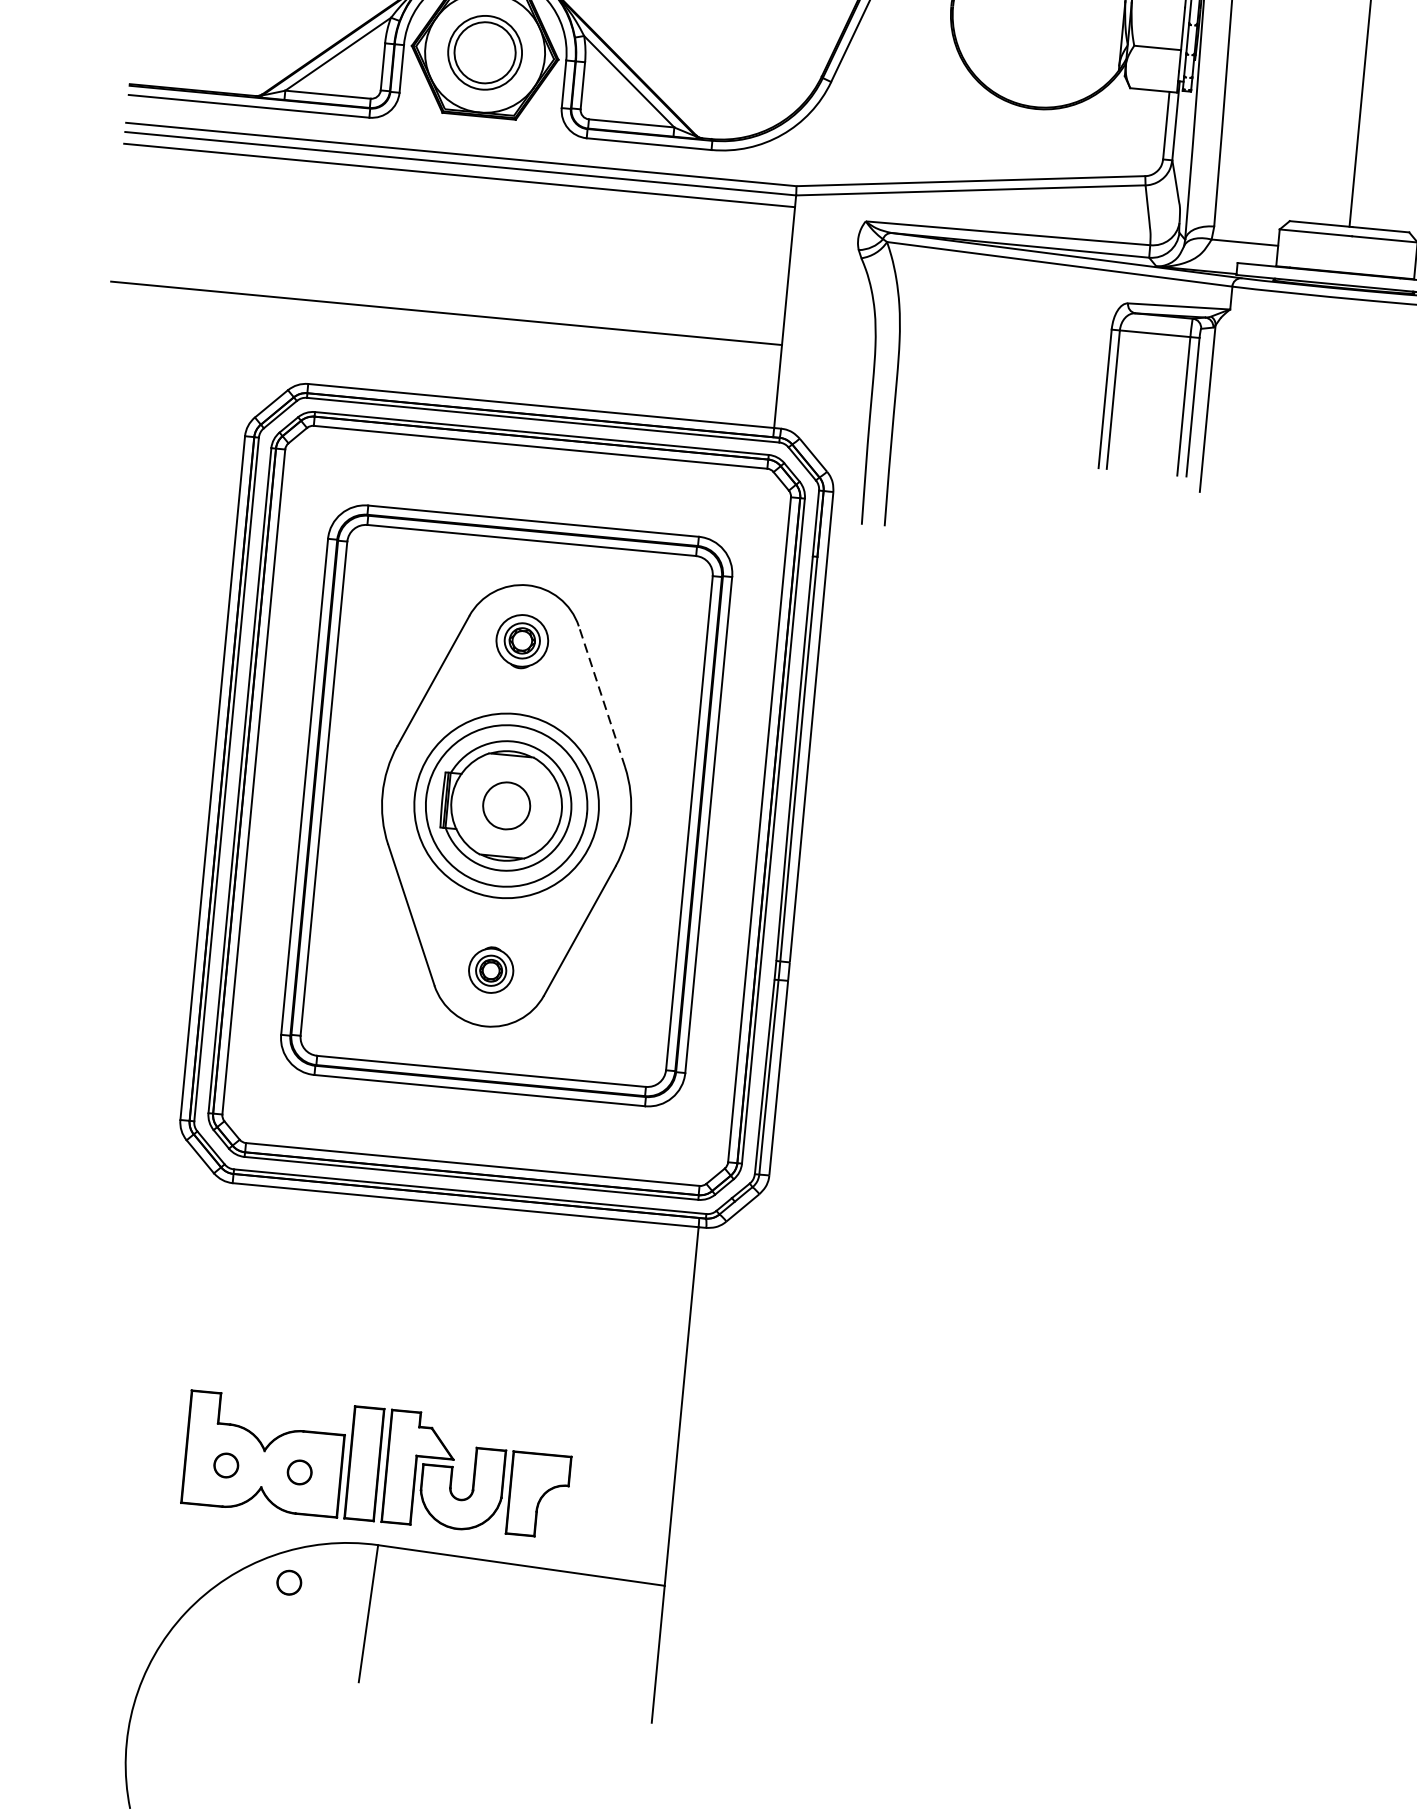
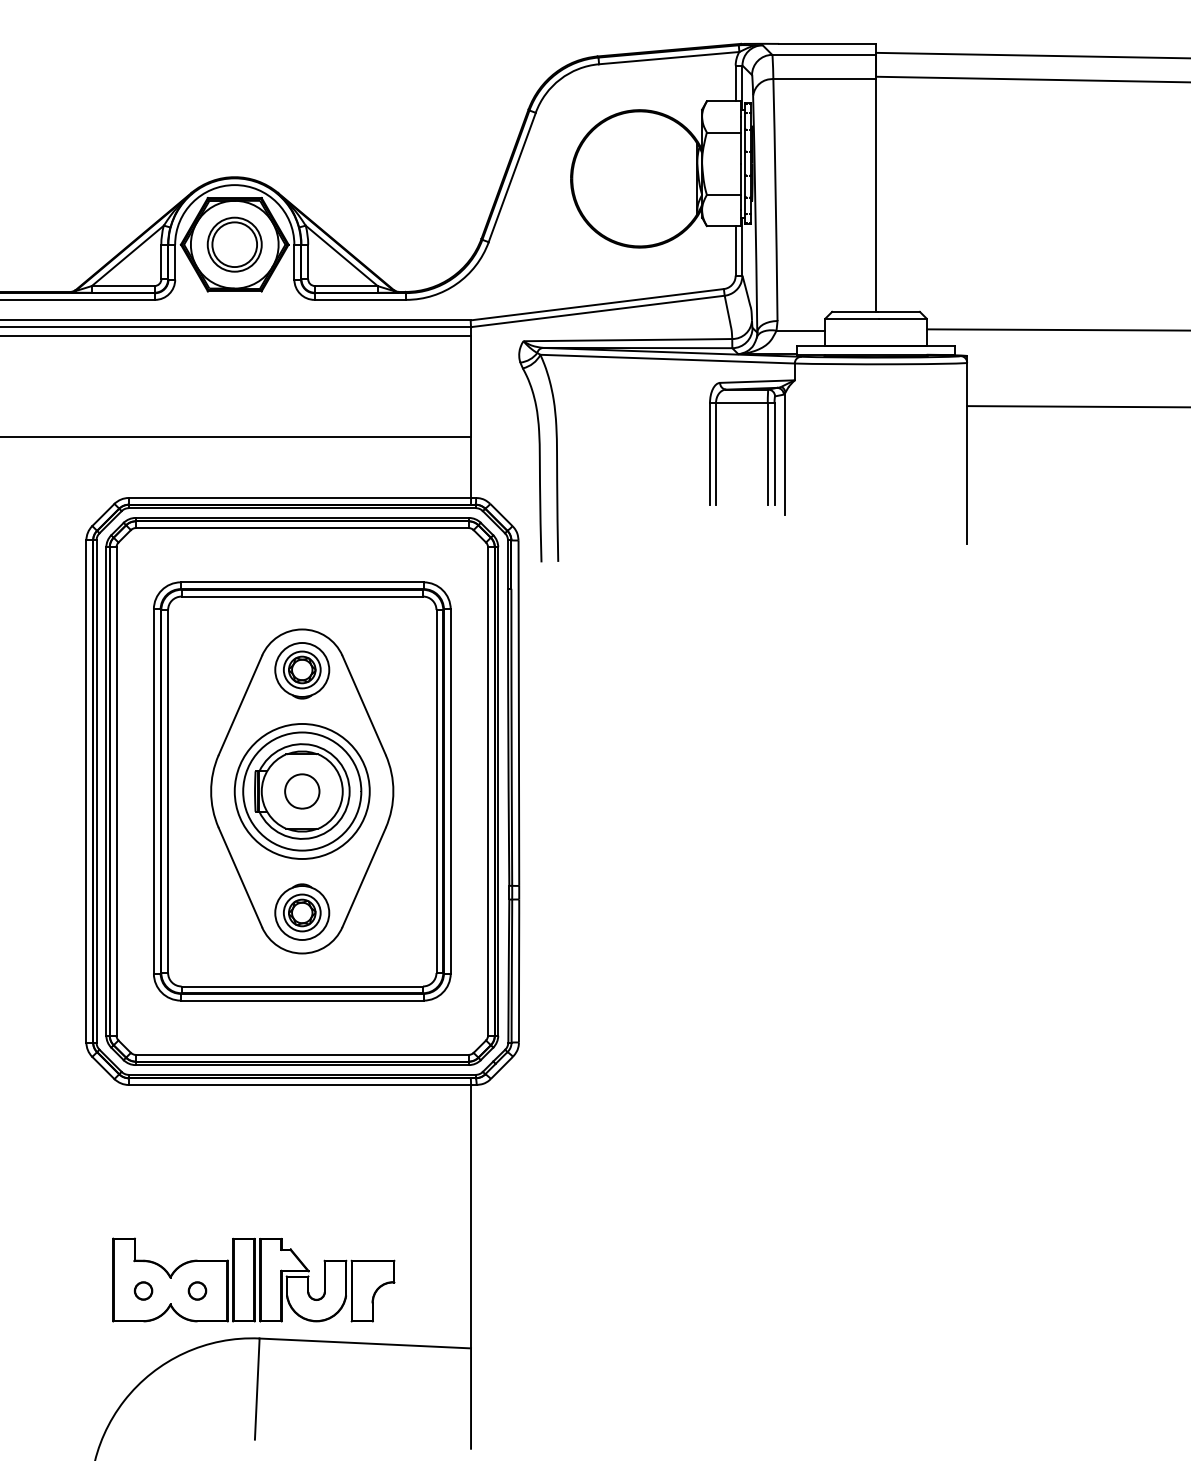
part: (522, 641) -> (302, 670), size x1.43
line: (601, 695) -> (363, 704), dashed -> solid
part: (491, 969) -> (302, 911), size x1.67
part: (289, 1582) -> (197, 1371), removed

